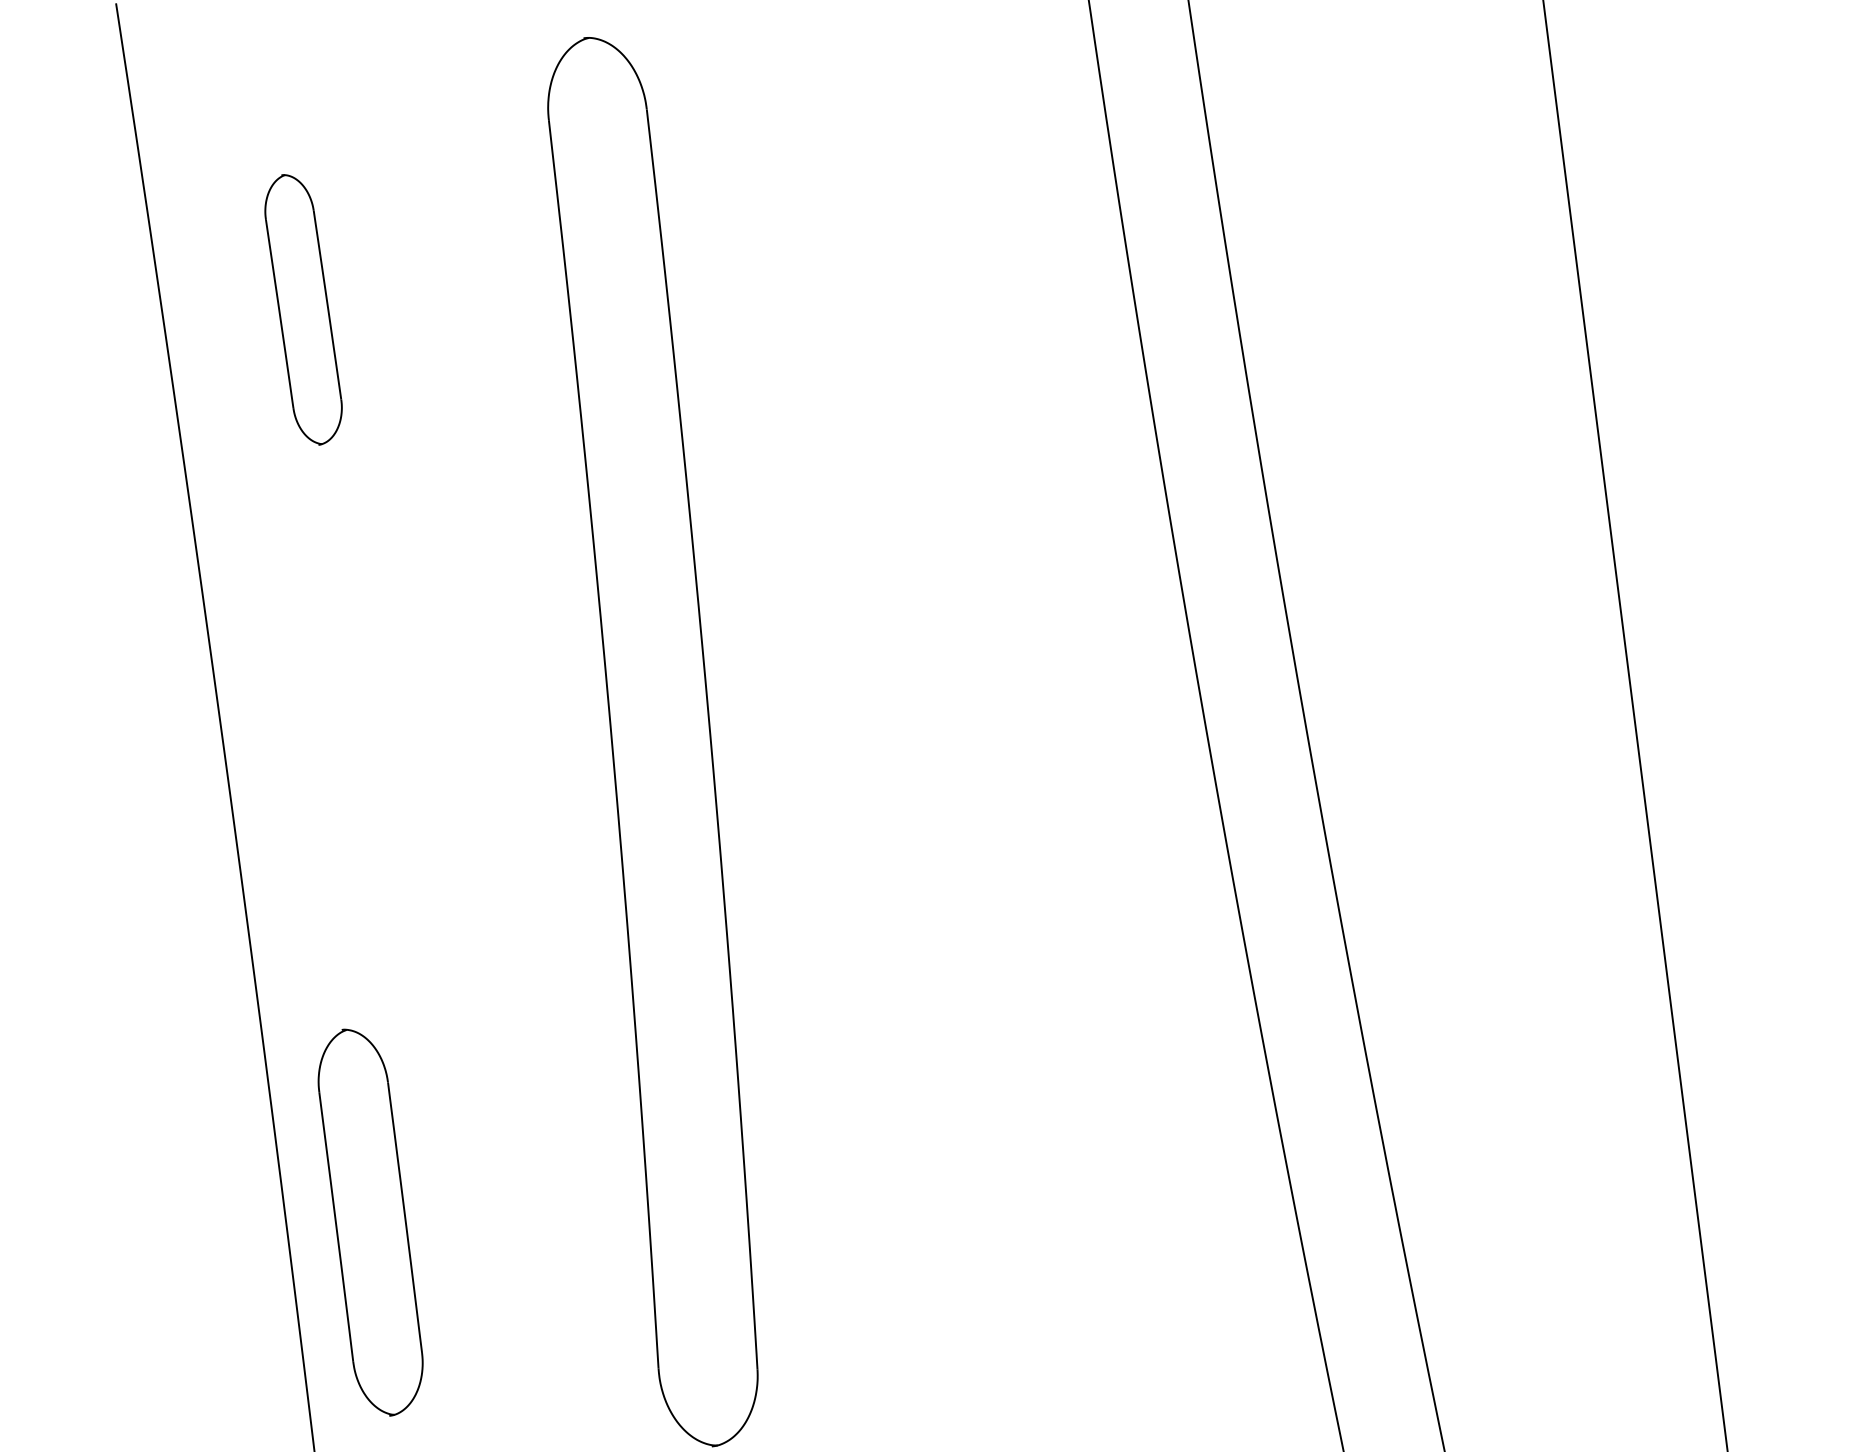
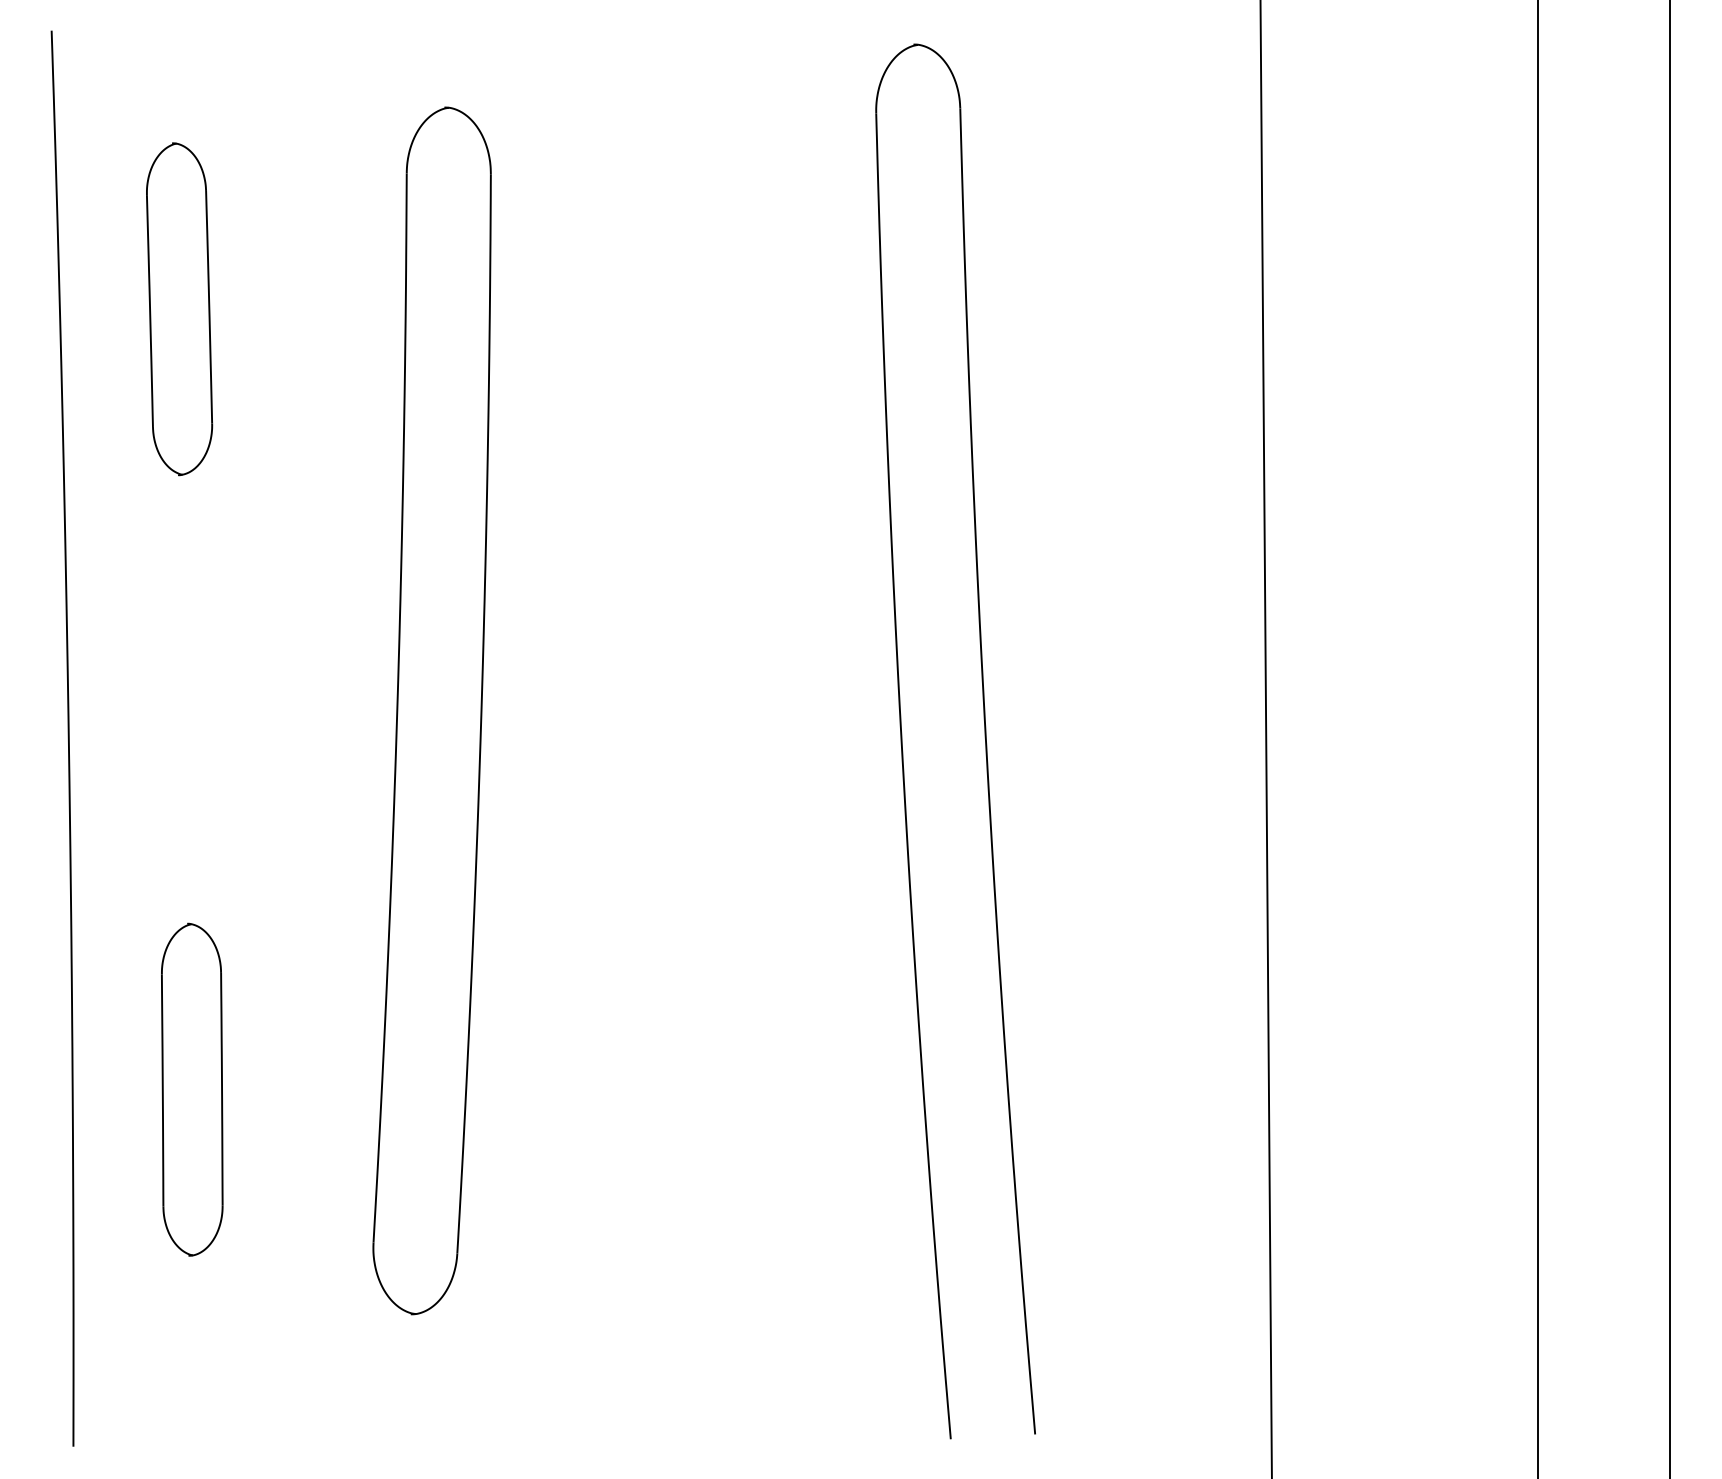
part: (303, 309) -> (179, 309), size x1.43
part: (370, 1221) -> (192, 1089), moved

